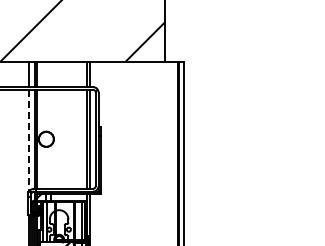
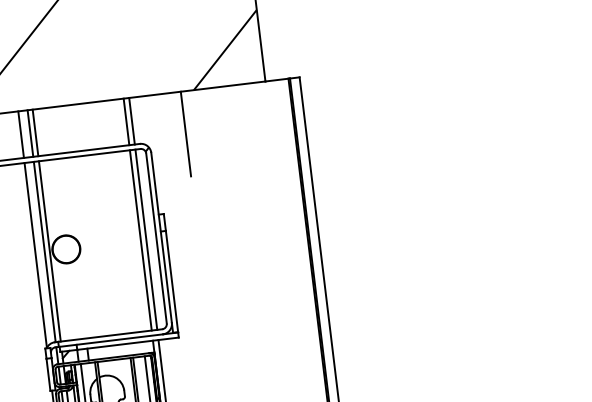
line: (118, 84) -> (185, 133), added
line: (29, 140) -> (35, 255), dashed -> solid

